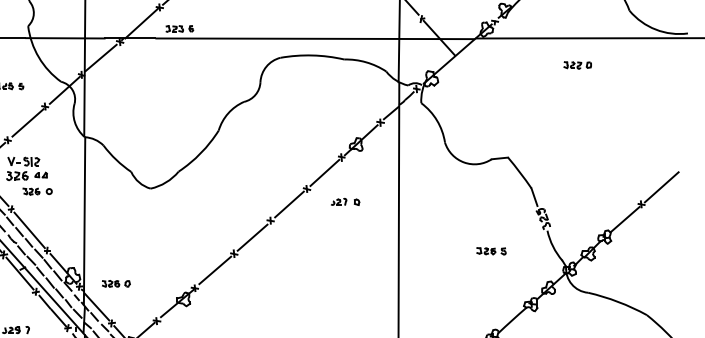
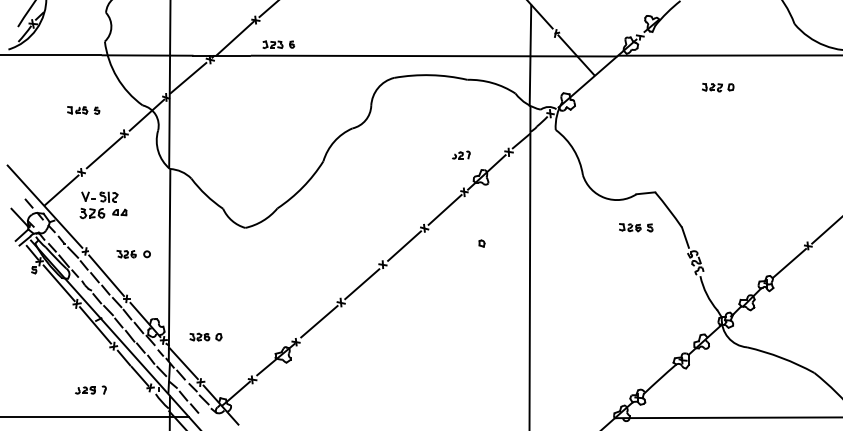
part: (578, 65) -> (718, 87), moved
part: (37, 191) -> (133, 254), moved
part: (339, 201) -> (461, 154), moved
part: (491, 251) -> (636, 227), moved

